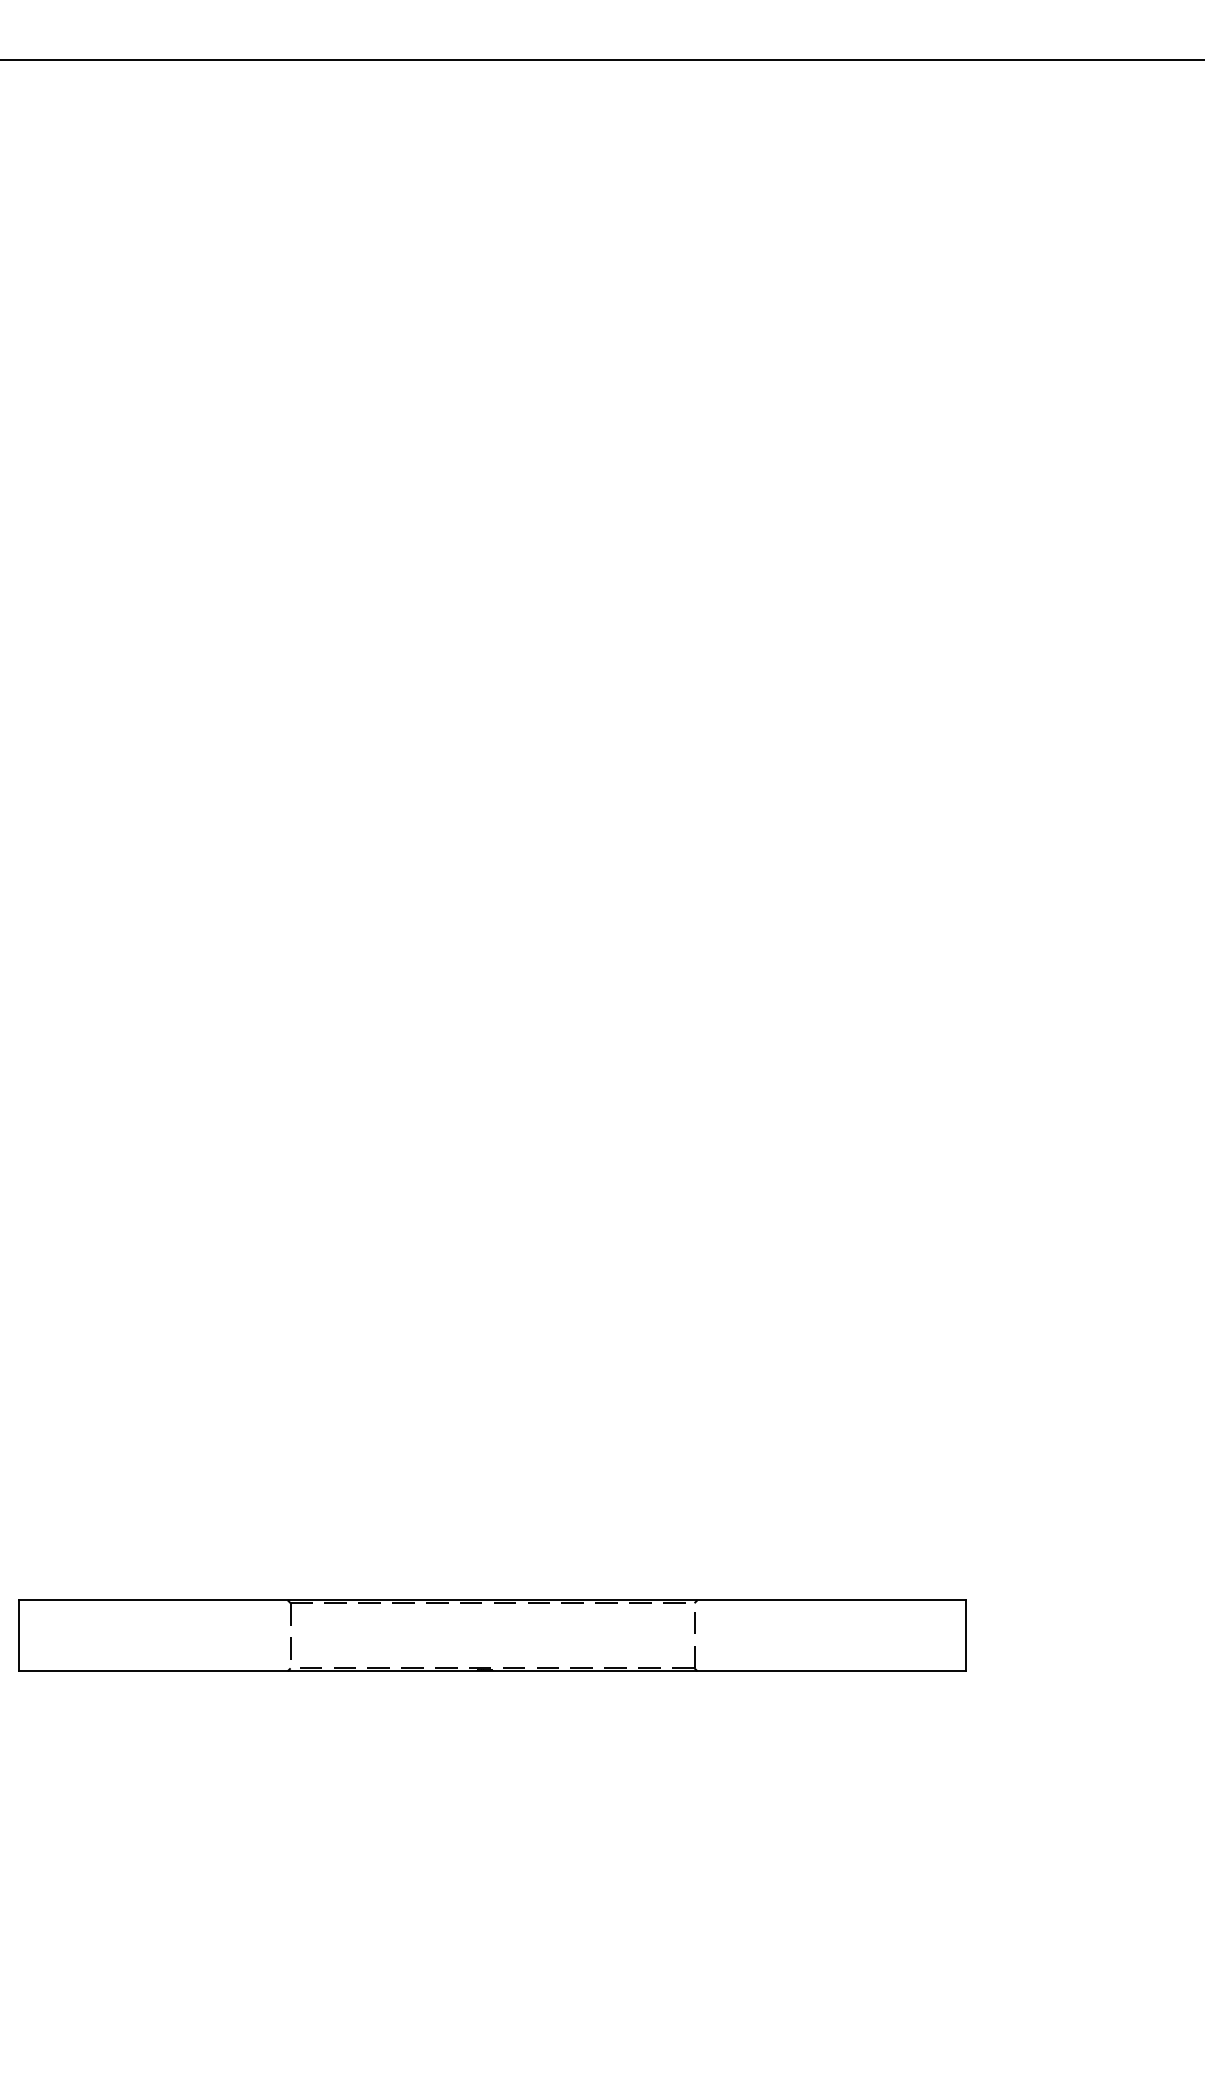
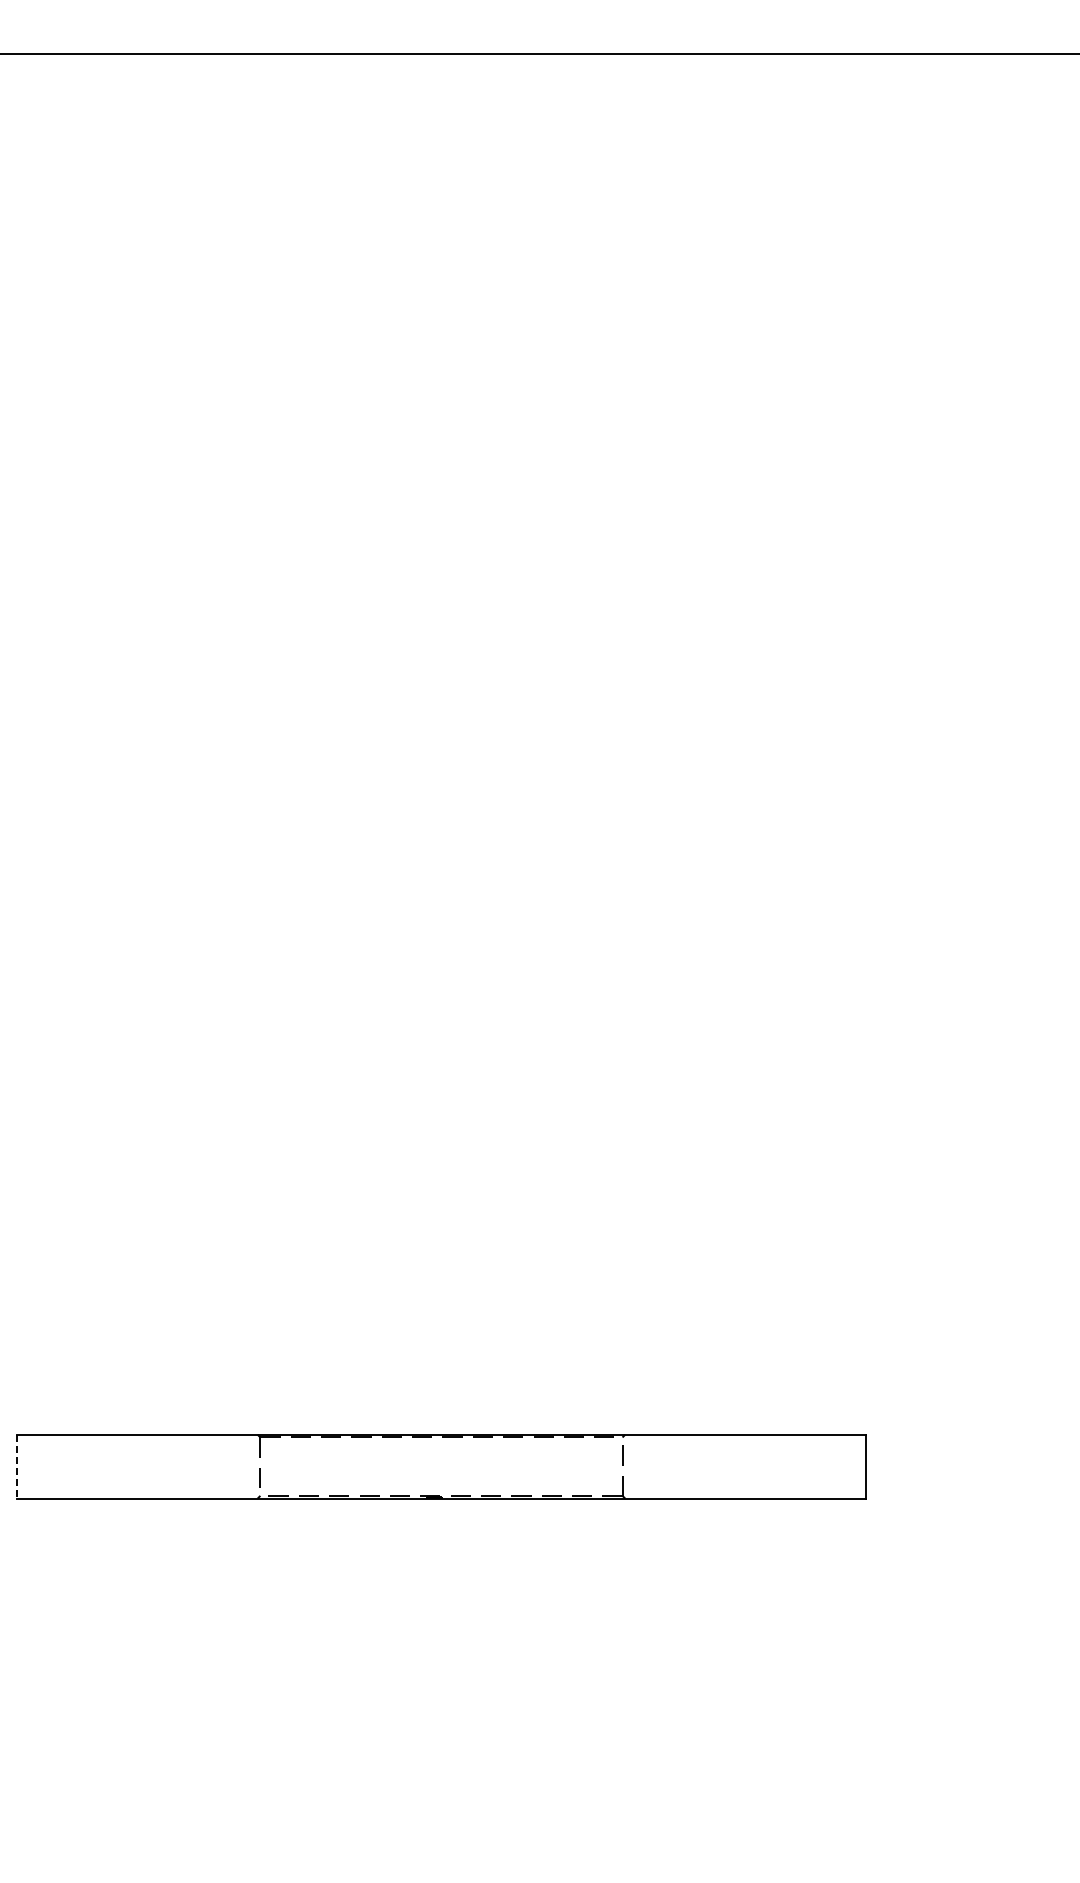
line: (18, 1635) -> (16, 1466), solid -> dashed

